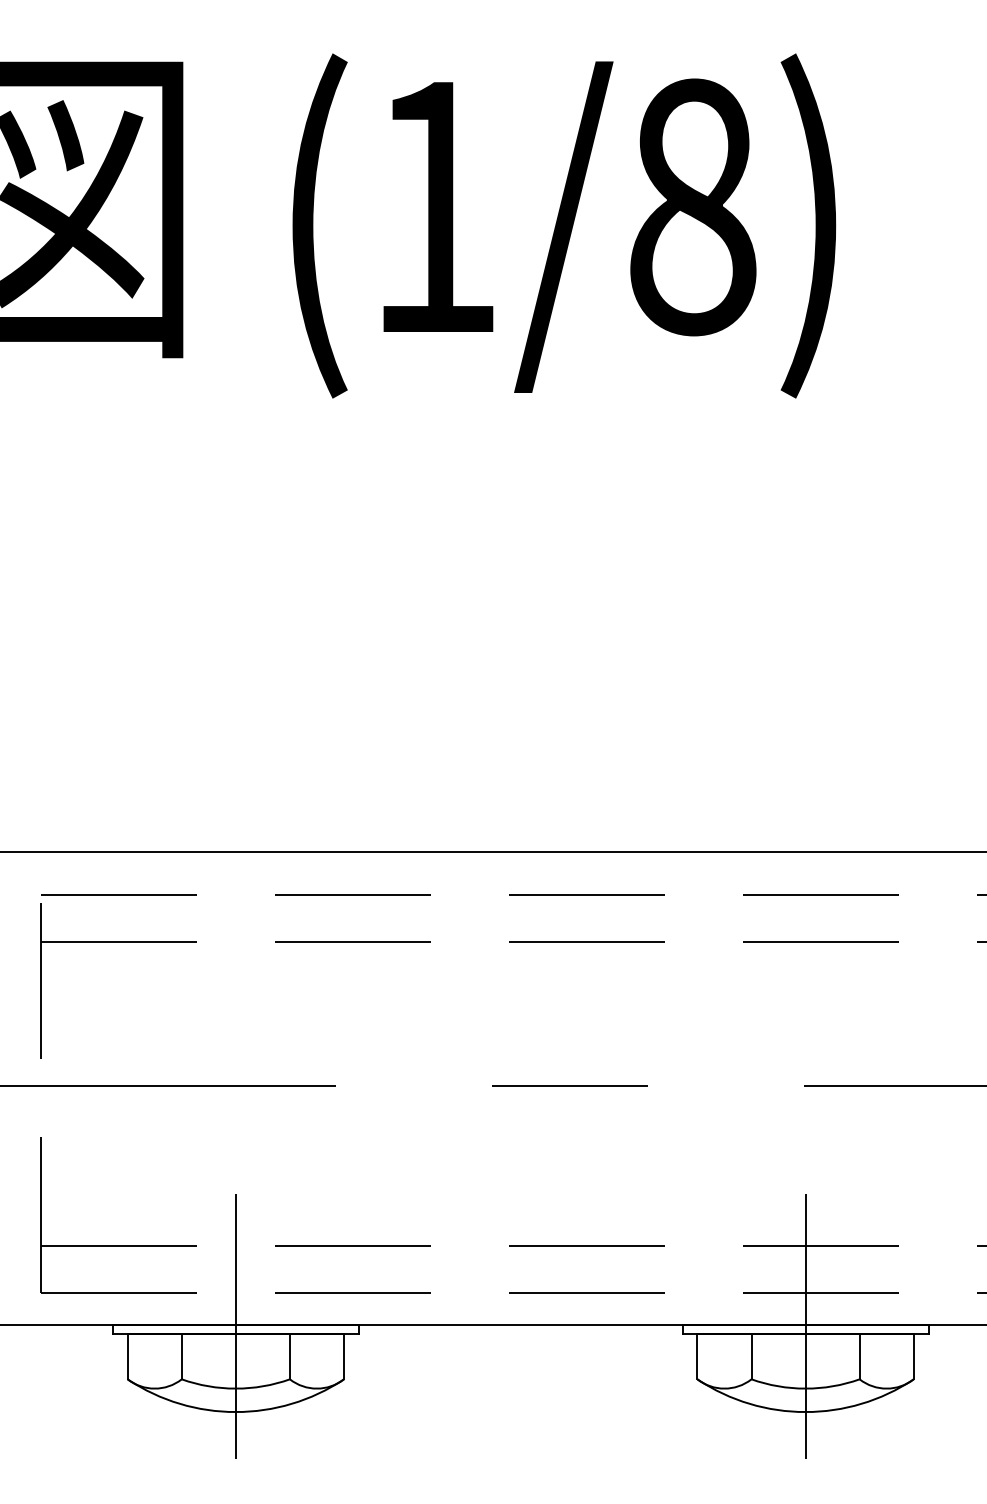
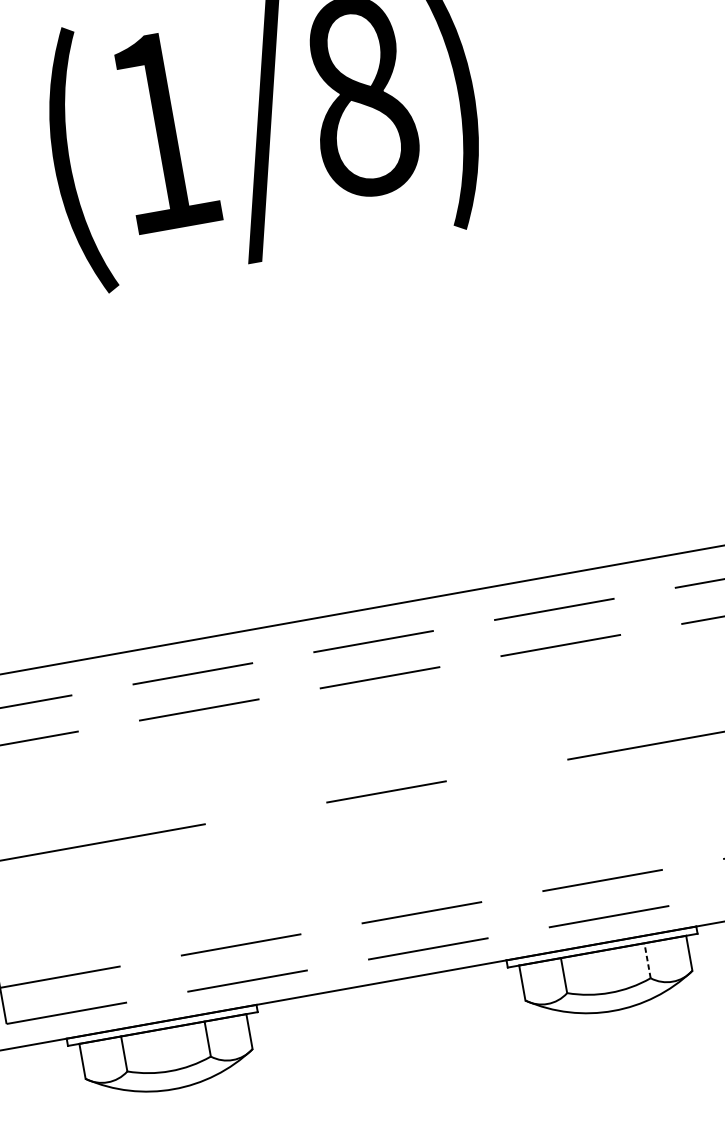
line: (235, 1325) -> (161, 1022), removed
line: (805, 1325) -> (601, 944), removed
line: (859, 1356) -> (647, 960), solid -> dashed

